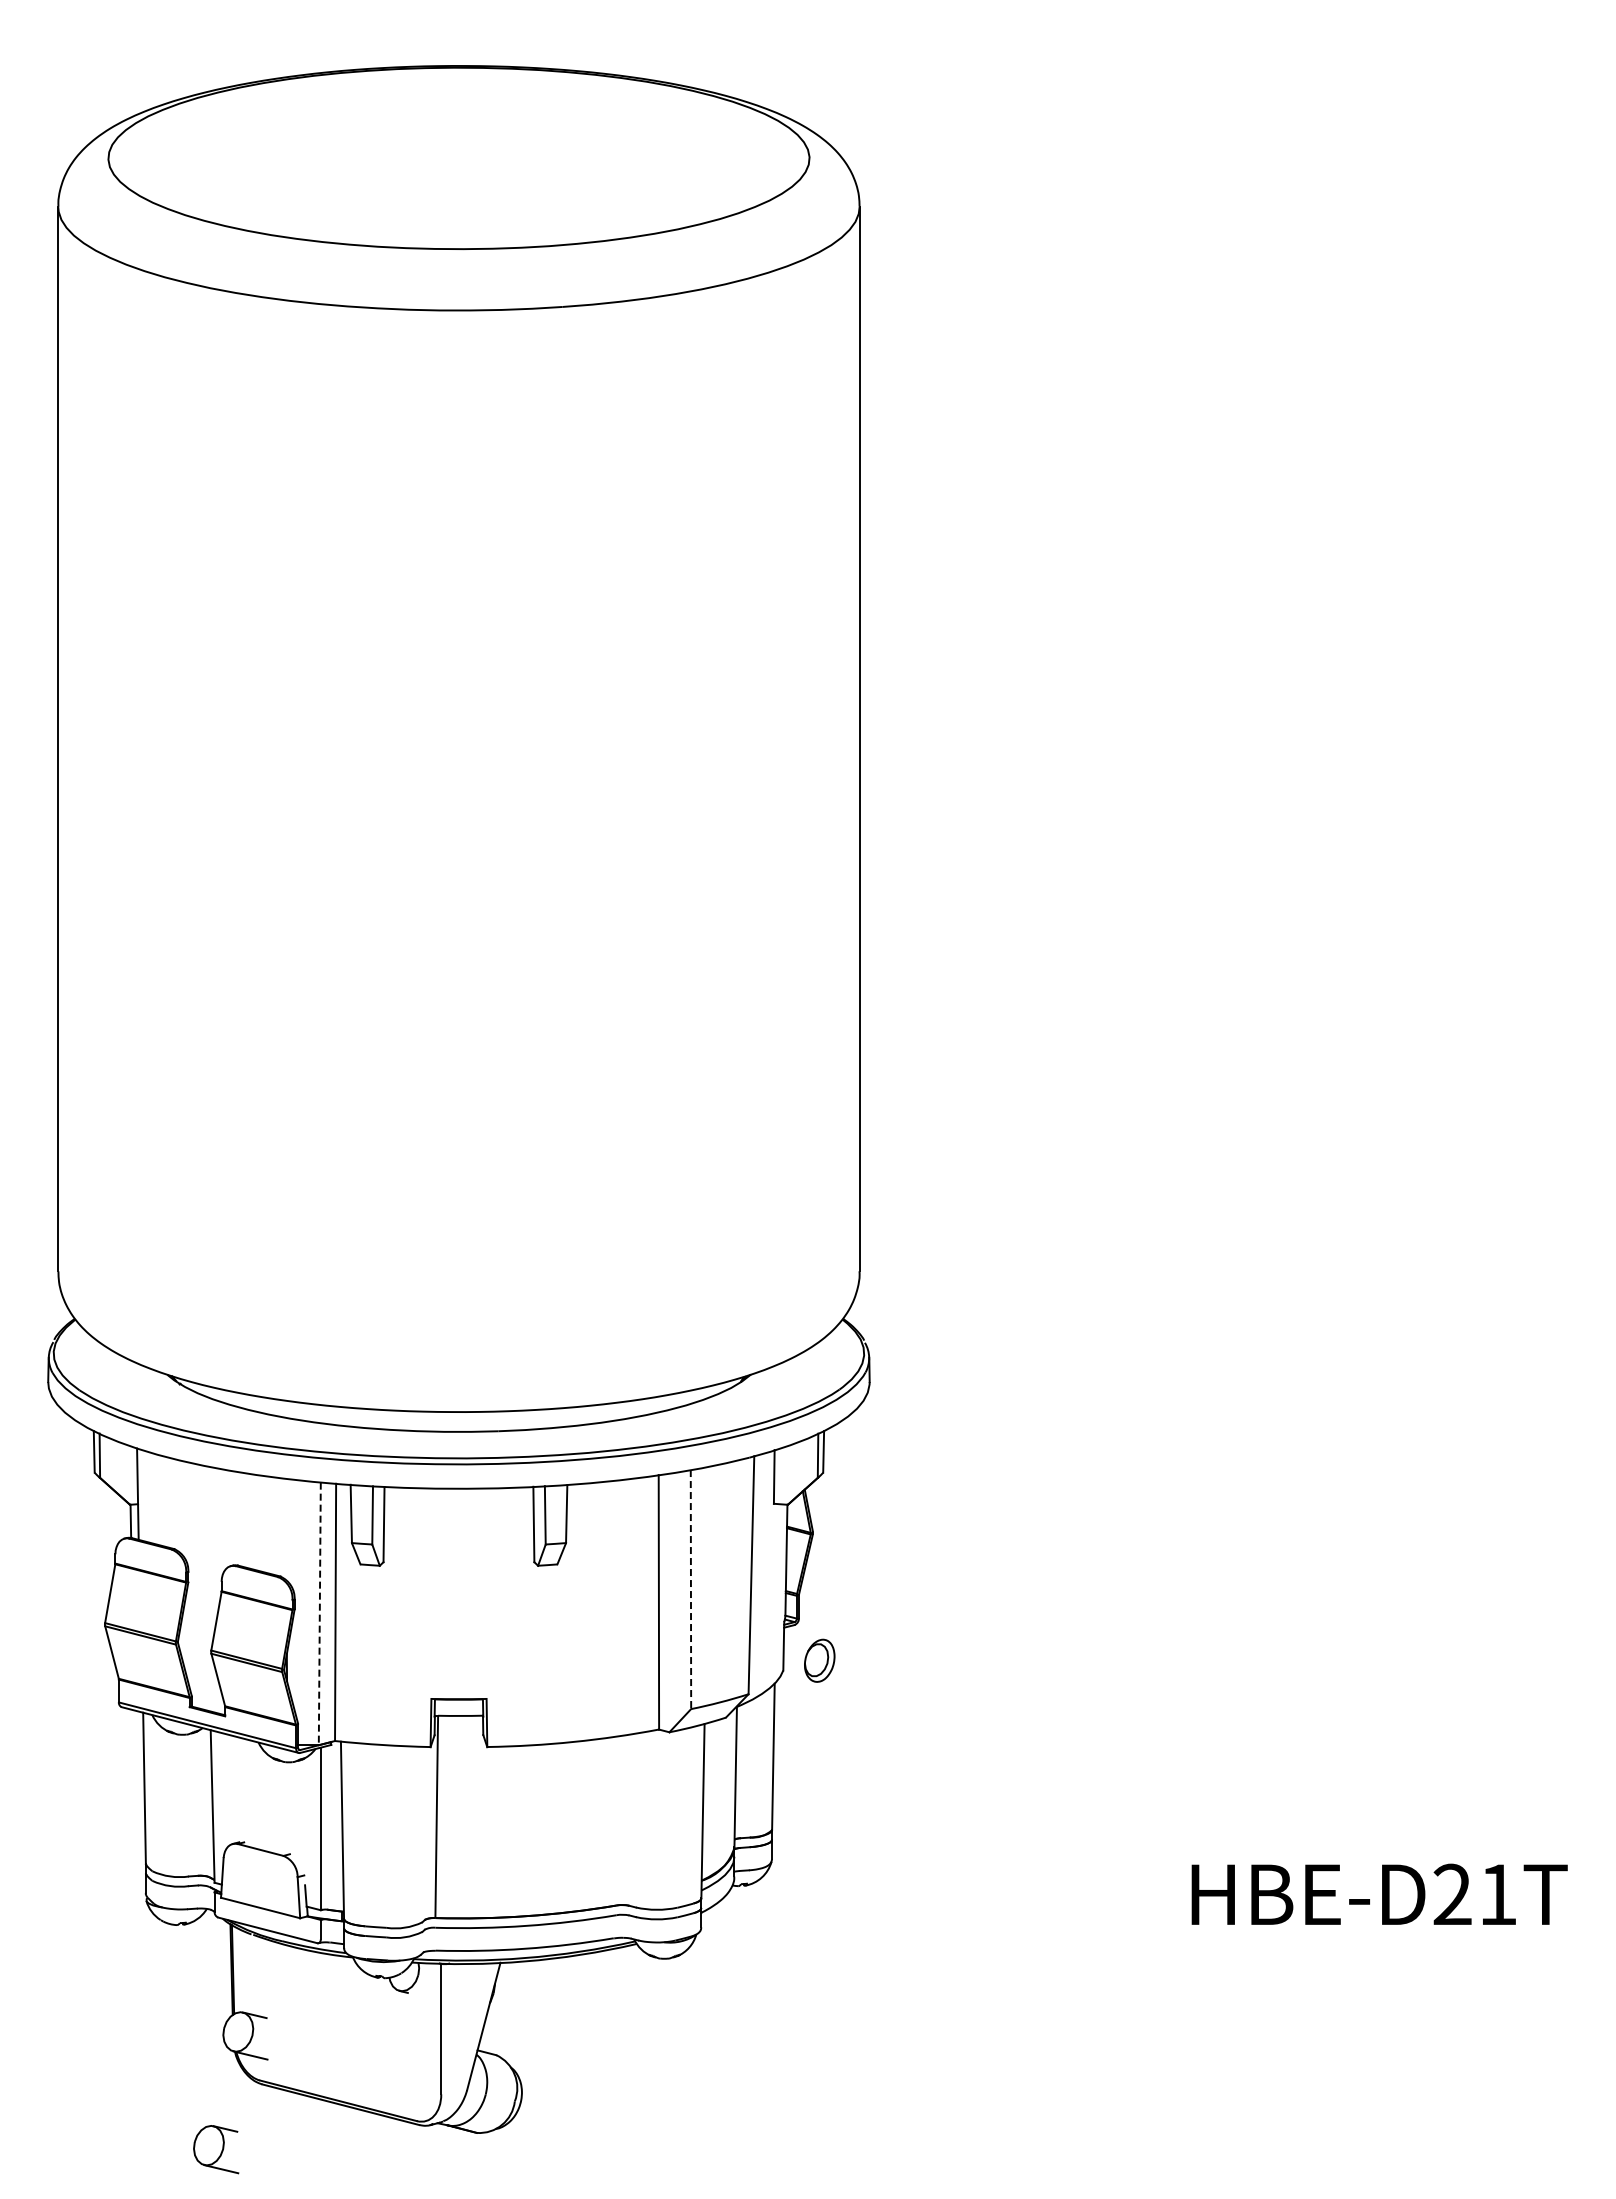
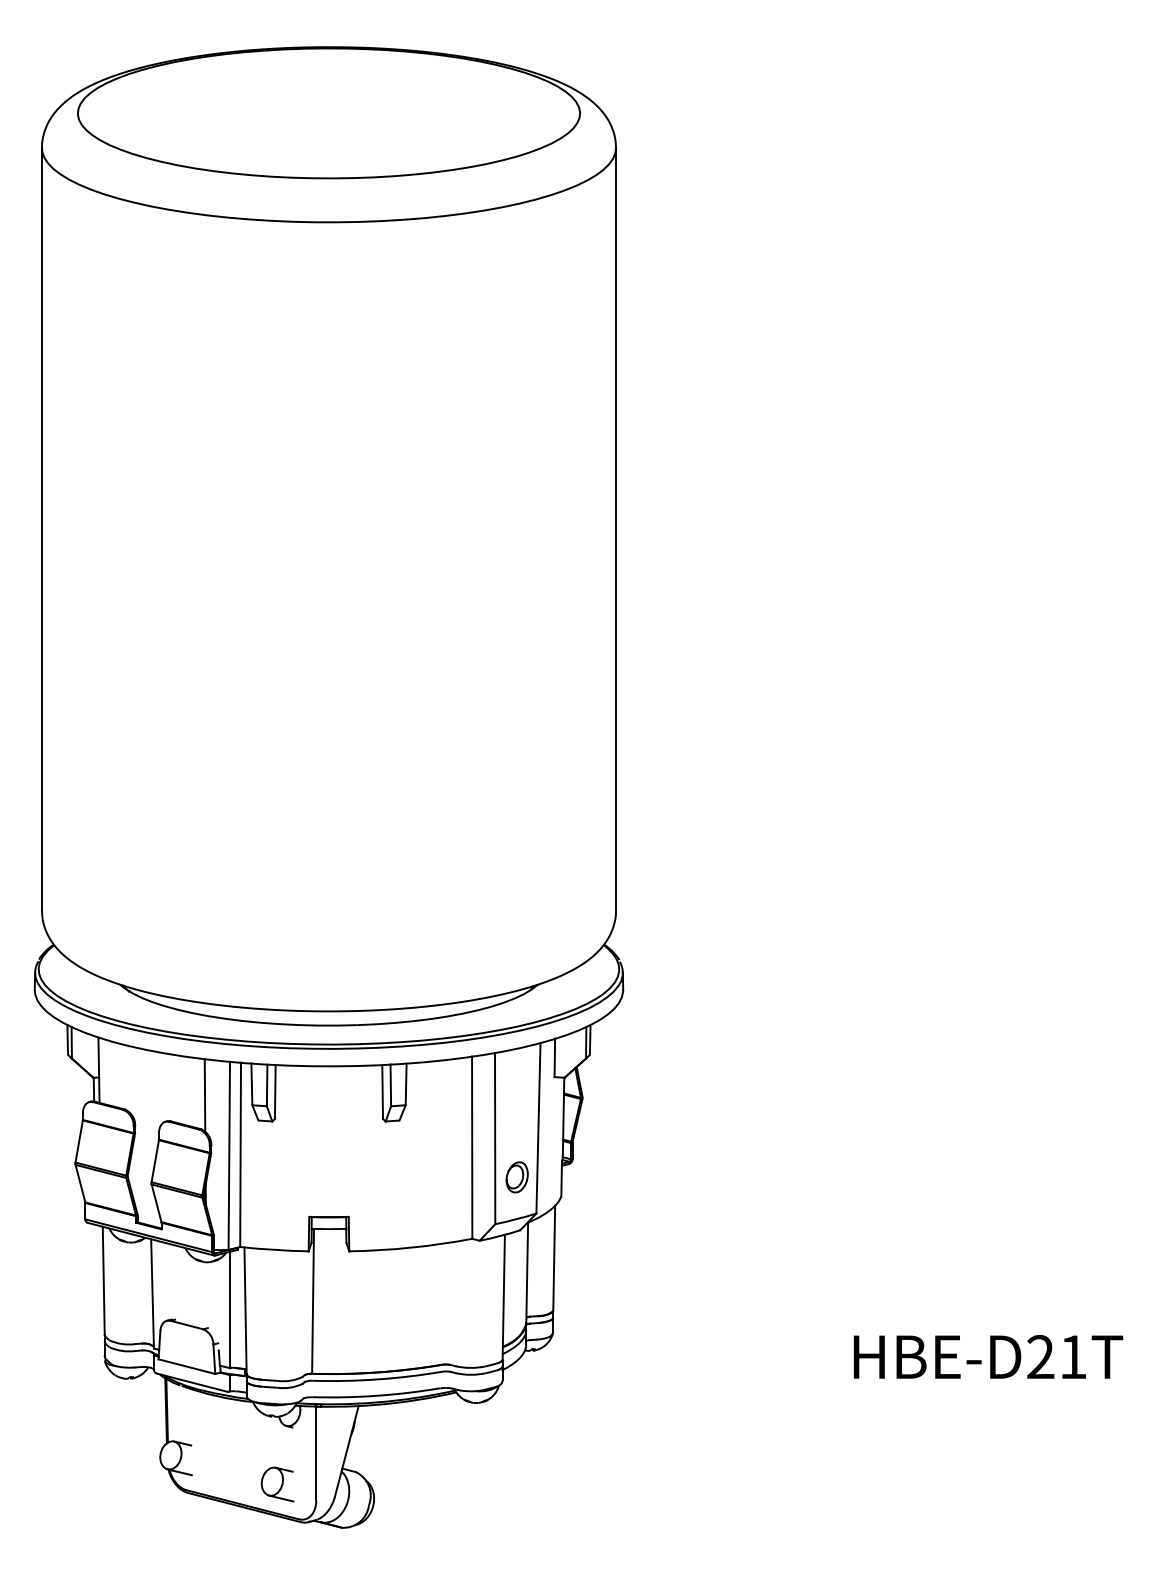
line: (285, 1528) -> (204, 1094), added
line: (690, 1589) -> (494, 1138), dashed -> solid
line: (319, 1614) -> (229, 1156), dashed -> solid
part: (819, 1660) -> (517, 1177), moved
part: (216, 2149) -> (277, 1484), moved

